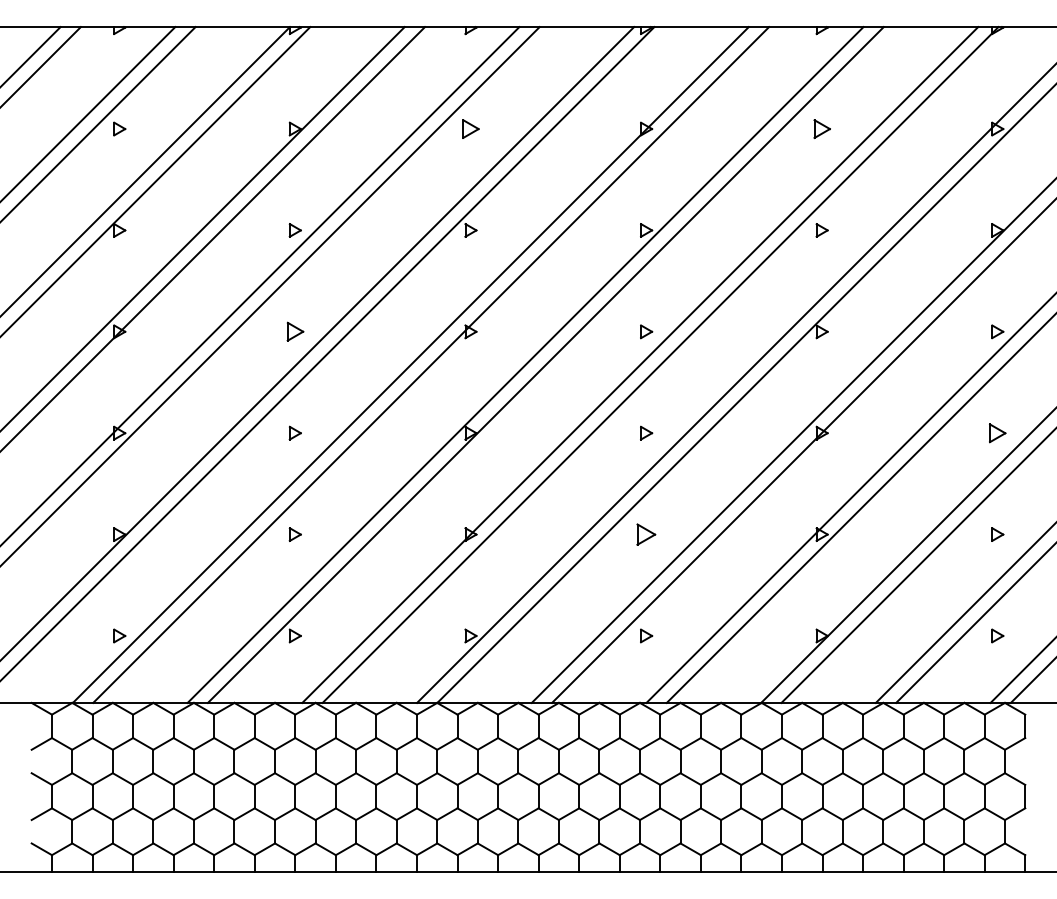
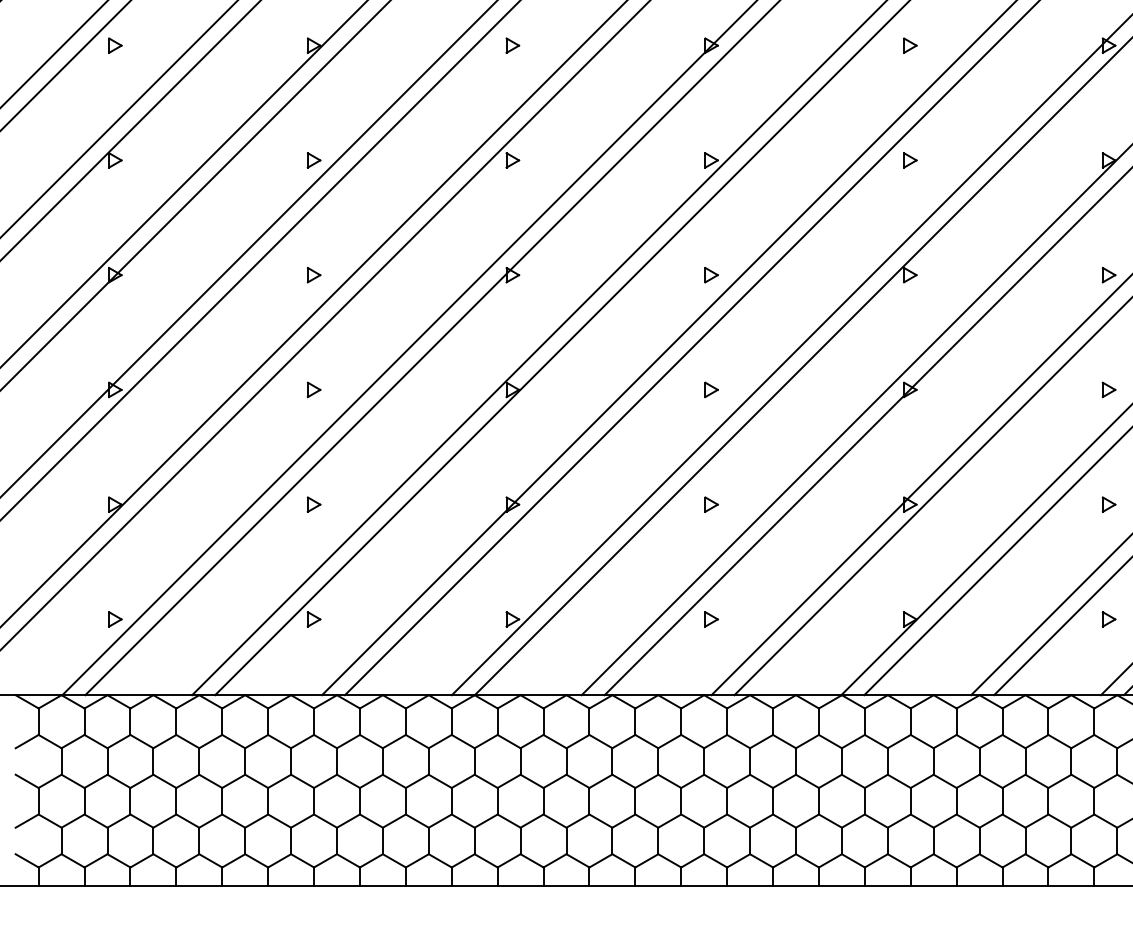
part: (470, 128) -> (512, 45), size x0.71
part: (821, 128) -> (909, 45), size x0.71
part: (294, 331) -> (313, 274), size x0.71
part: (997, 432) -> (1108, 389), size x0.71
part: (646, 534) -> (711, 504), size x0.62

